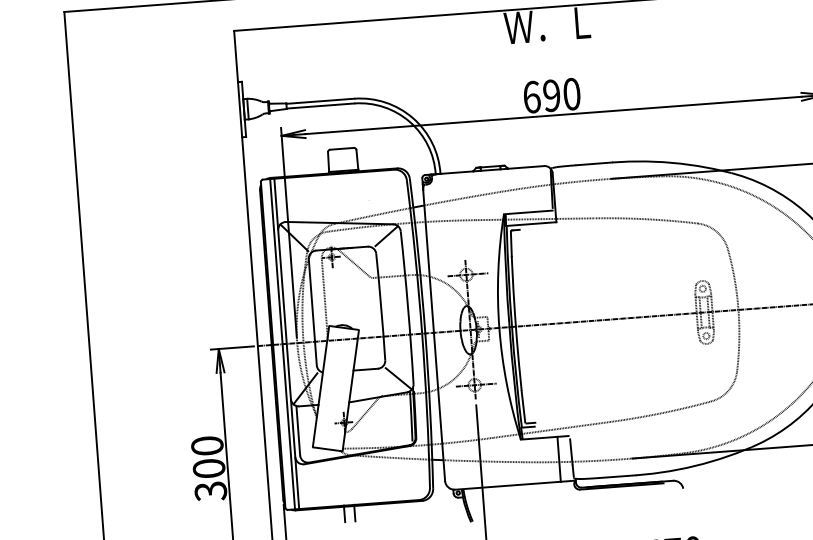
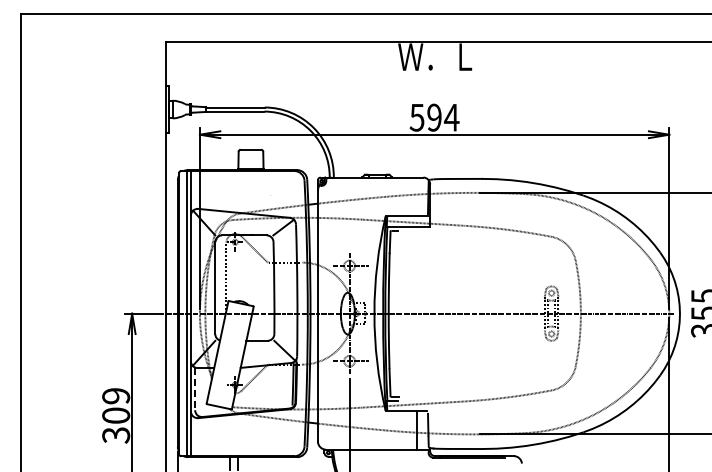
text: (551, 95) -> (434, 117), 690 -> 594
line: (298, 431) -> (195, 389), solid -> dashed
text: (207, 446) -> (116, 396), 300 -> 309

